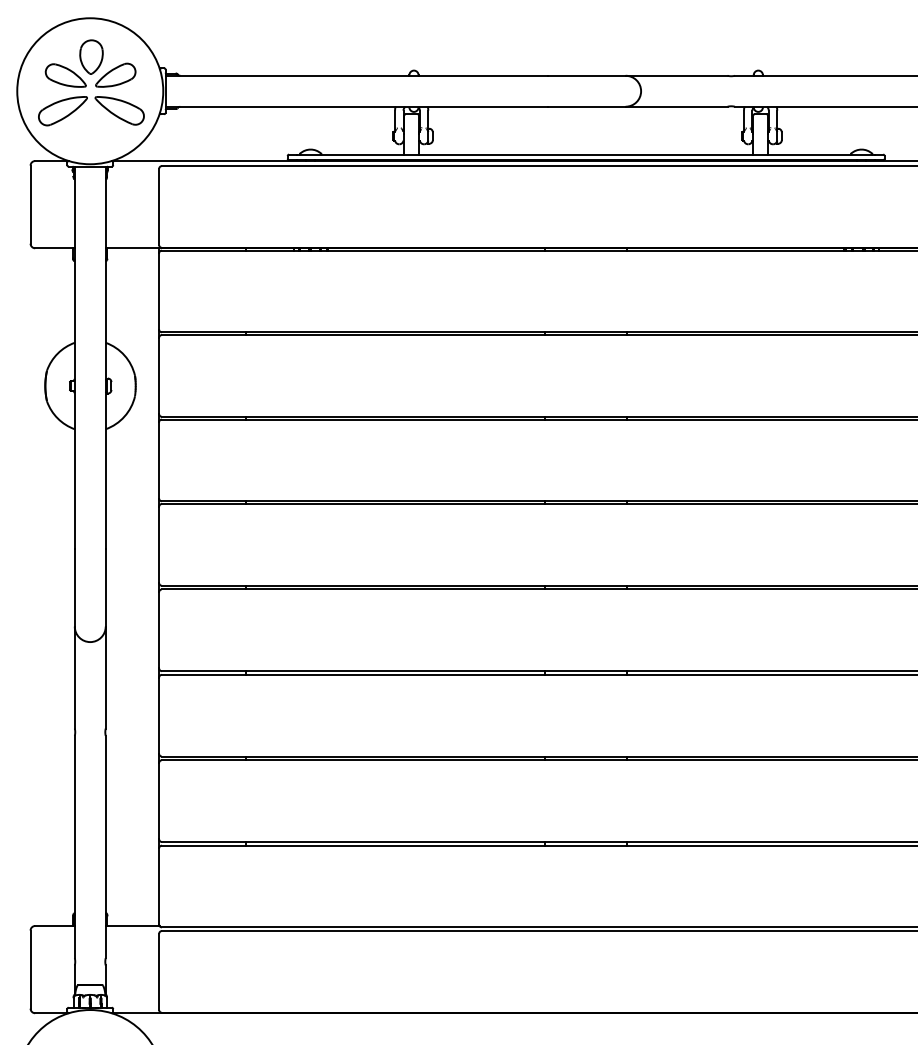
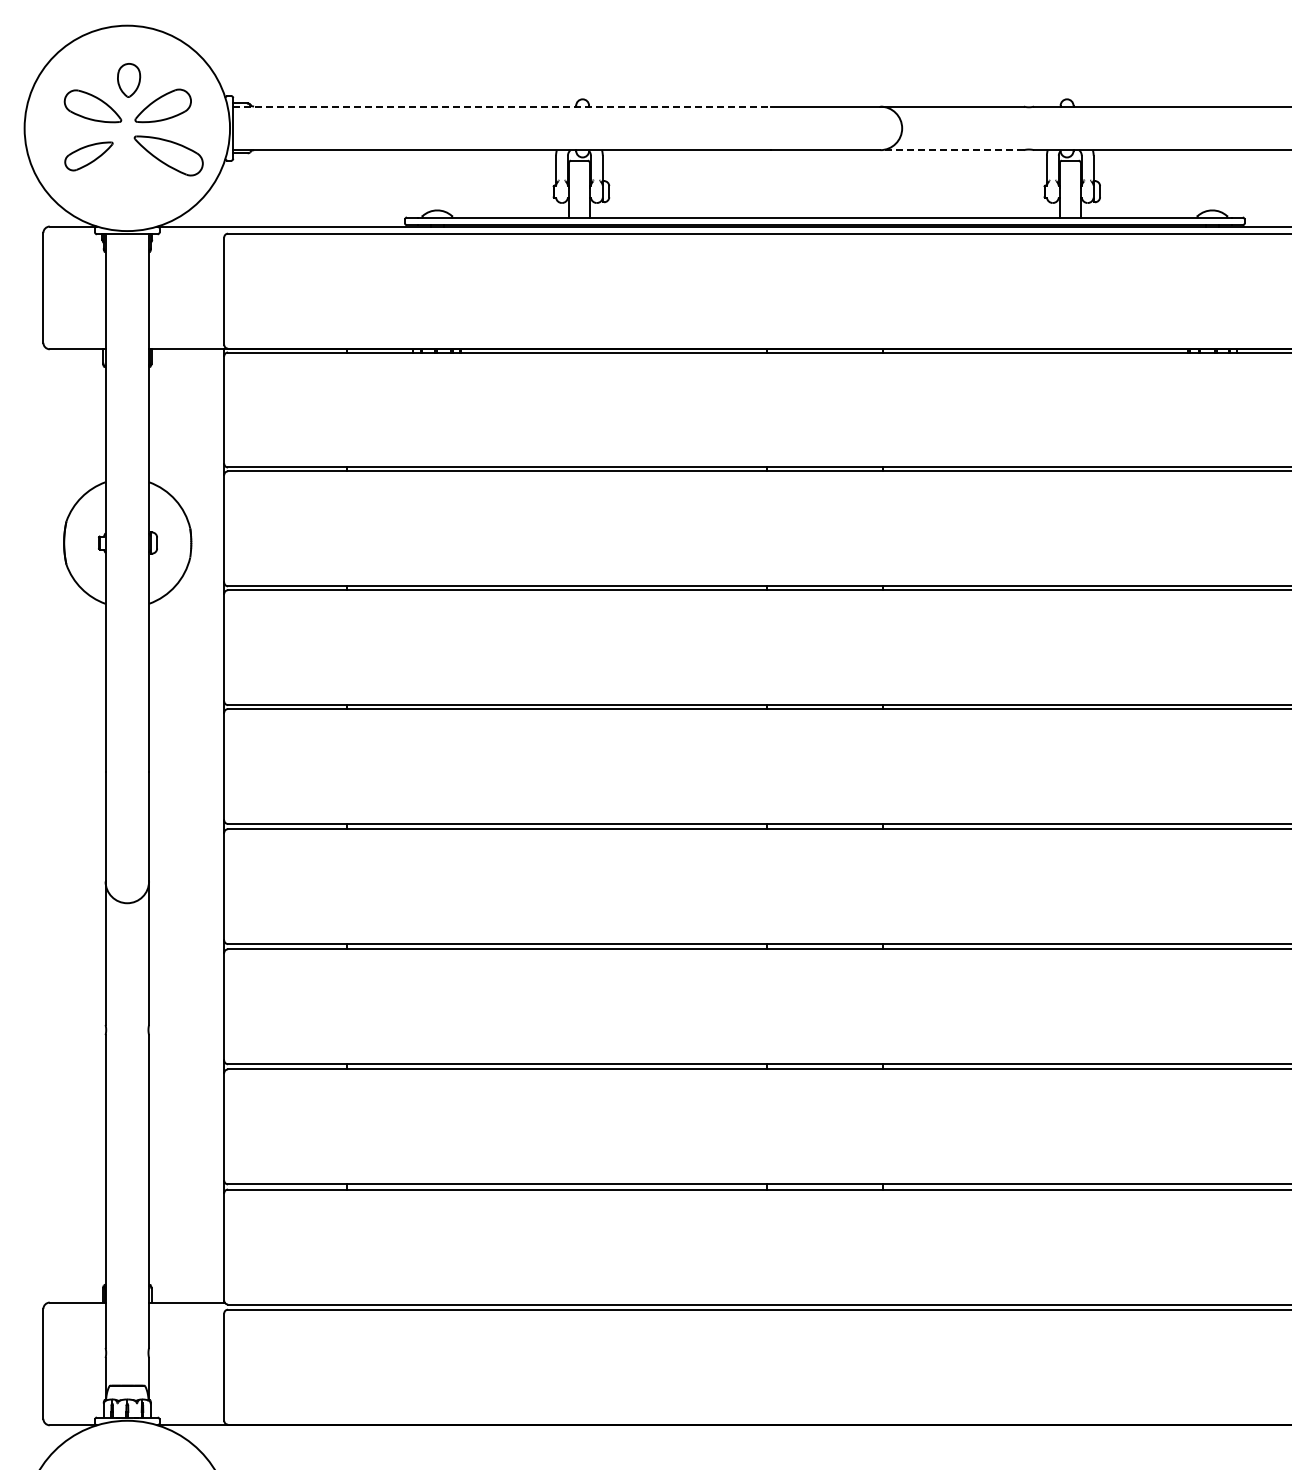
part: (91, 57) -> (128, 80), size x0.7
line: (356, 75) -> (501, 106), solid -> dashed
line: (676, 106) -> (952, 150), solid -> dashed
part: (62, 111) -> (88, 156), size x0.7

